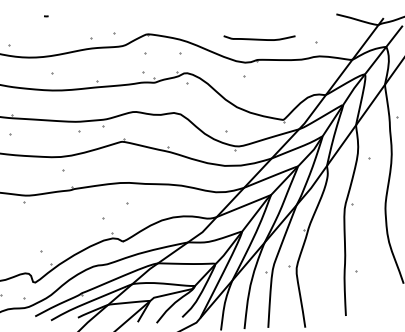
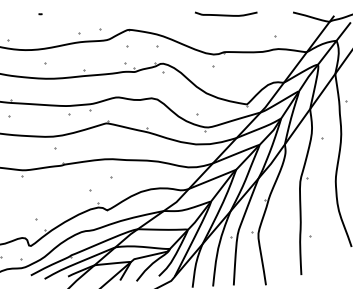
curve: (259, 38) -> (226, 14), moved

